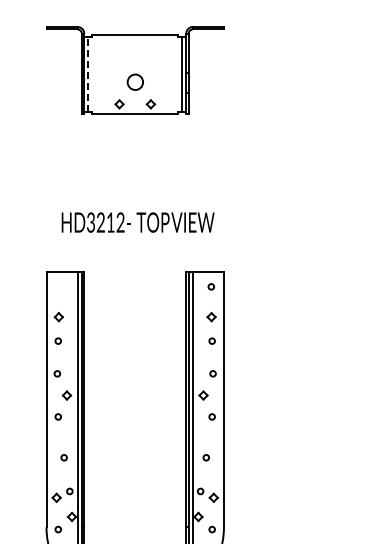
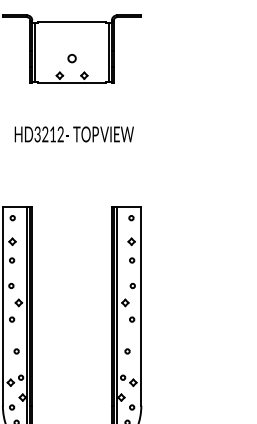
line: (88, 74) -> (35, 52), dashed -> solid
circle: (134, 82) -> (71, 58), size x0.62
text: (137, 222) -> (73, 134), moved
circle: (58, 286) -> (12, 217), added

